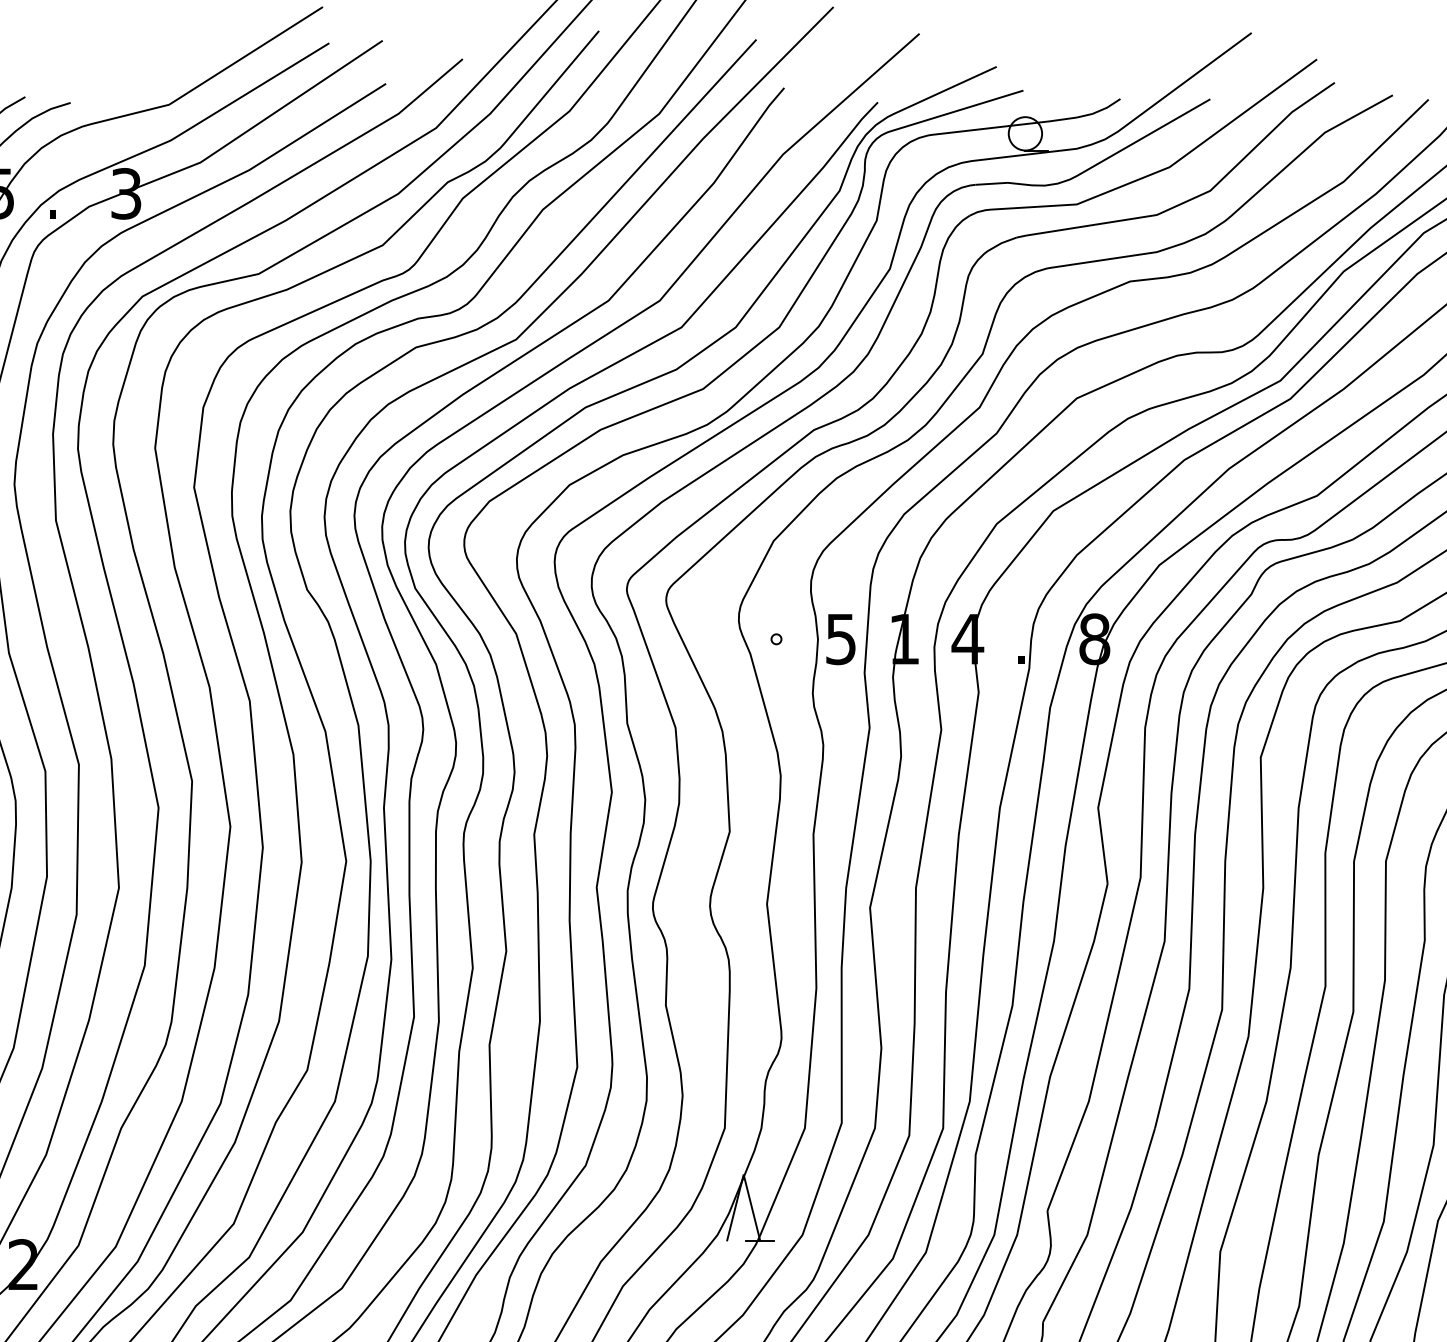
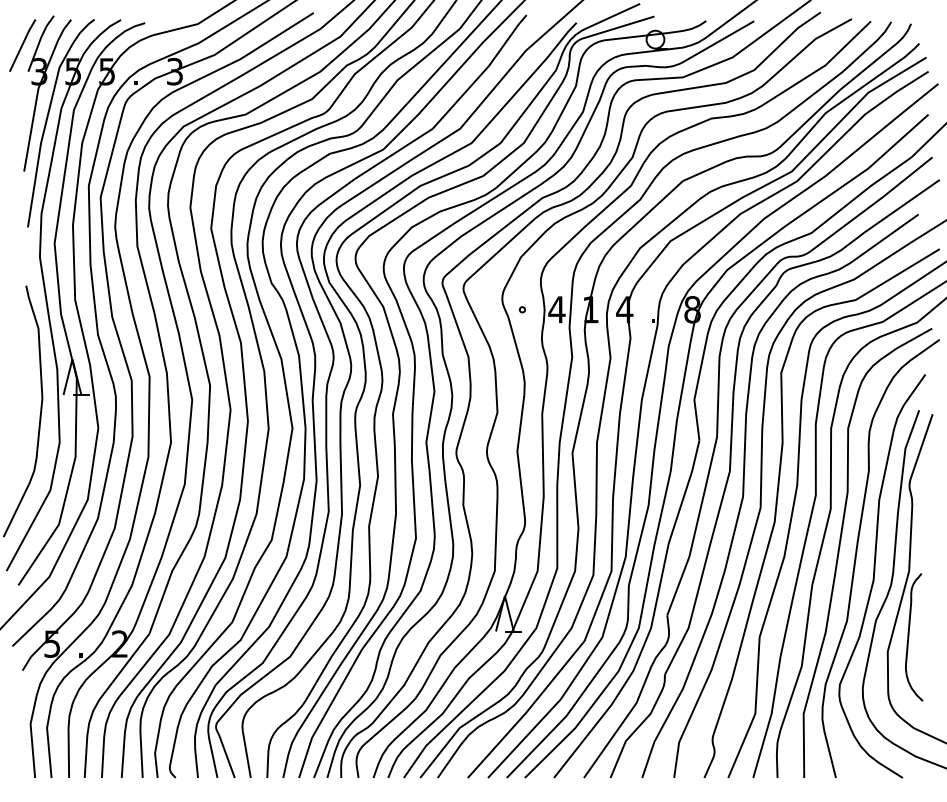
text: (840, 638) -> (556, 309), 5 -> 4

